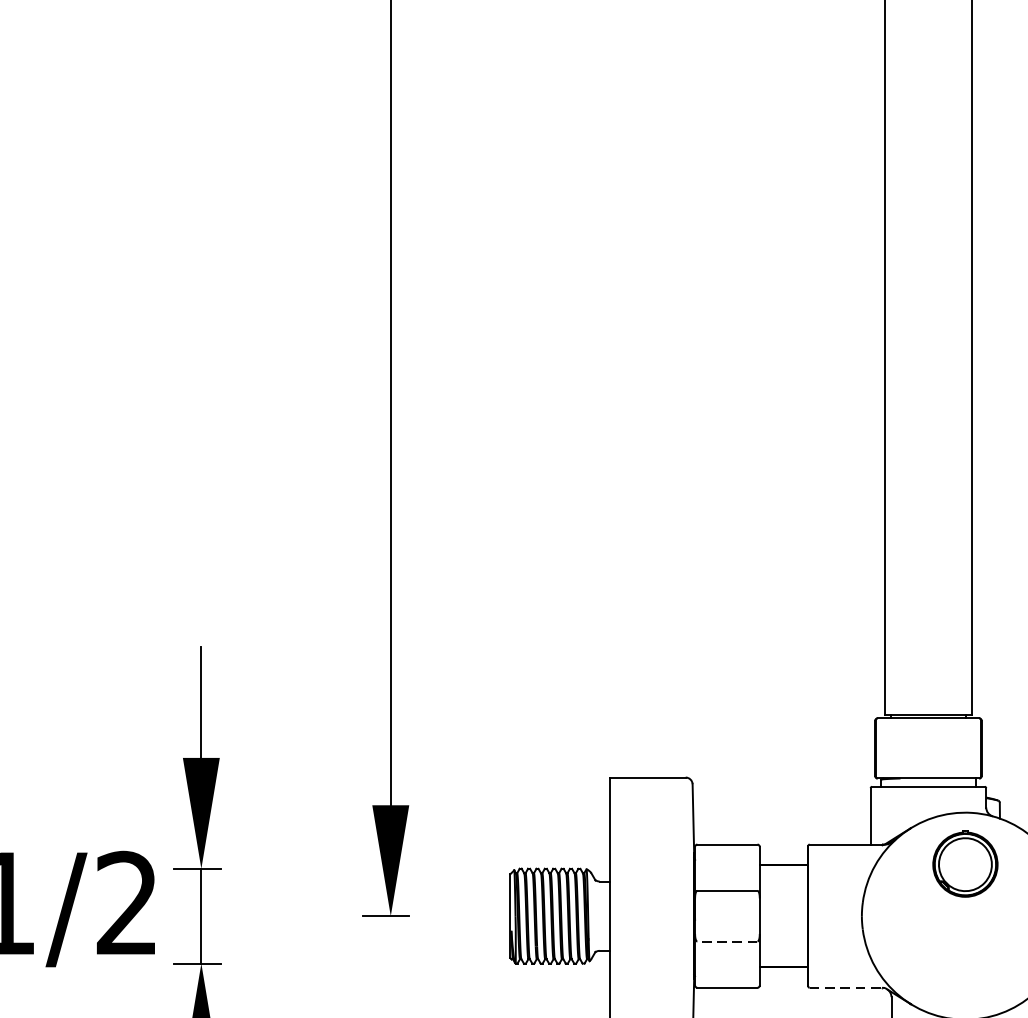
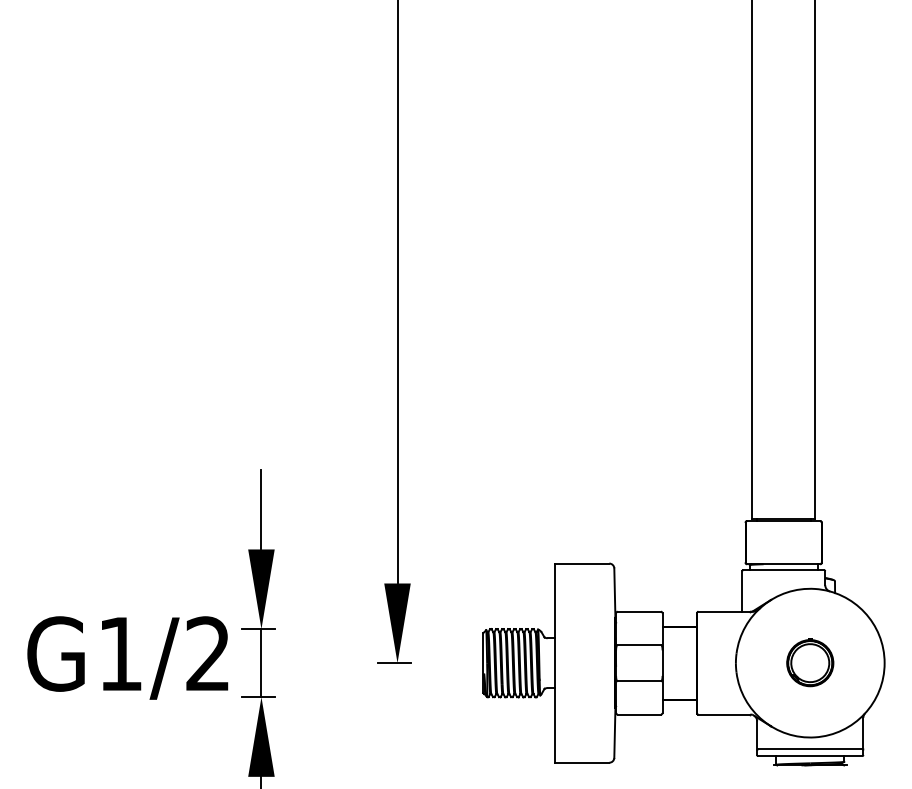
part: (965, 863) -> (810, 662), moved
line: (727, 941) -> (639, 681), dashed -> solid
line: (846, 987) -> (724, 714), dashed -> solid

